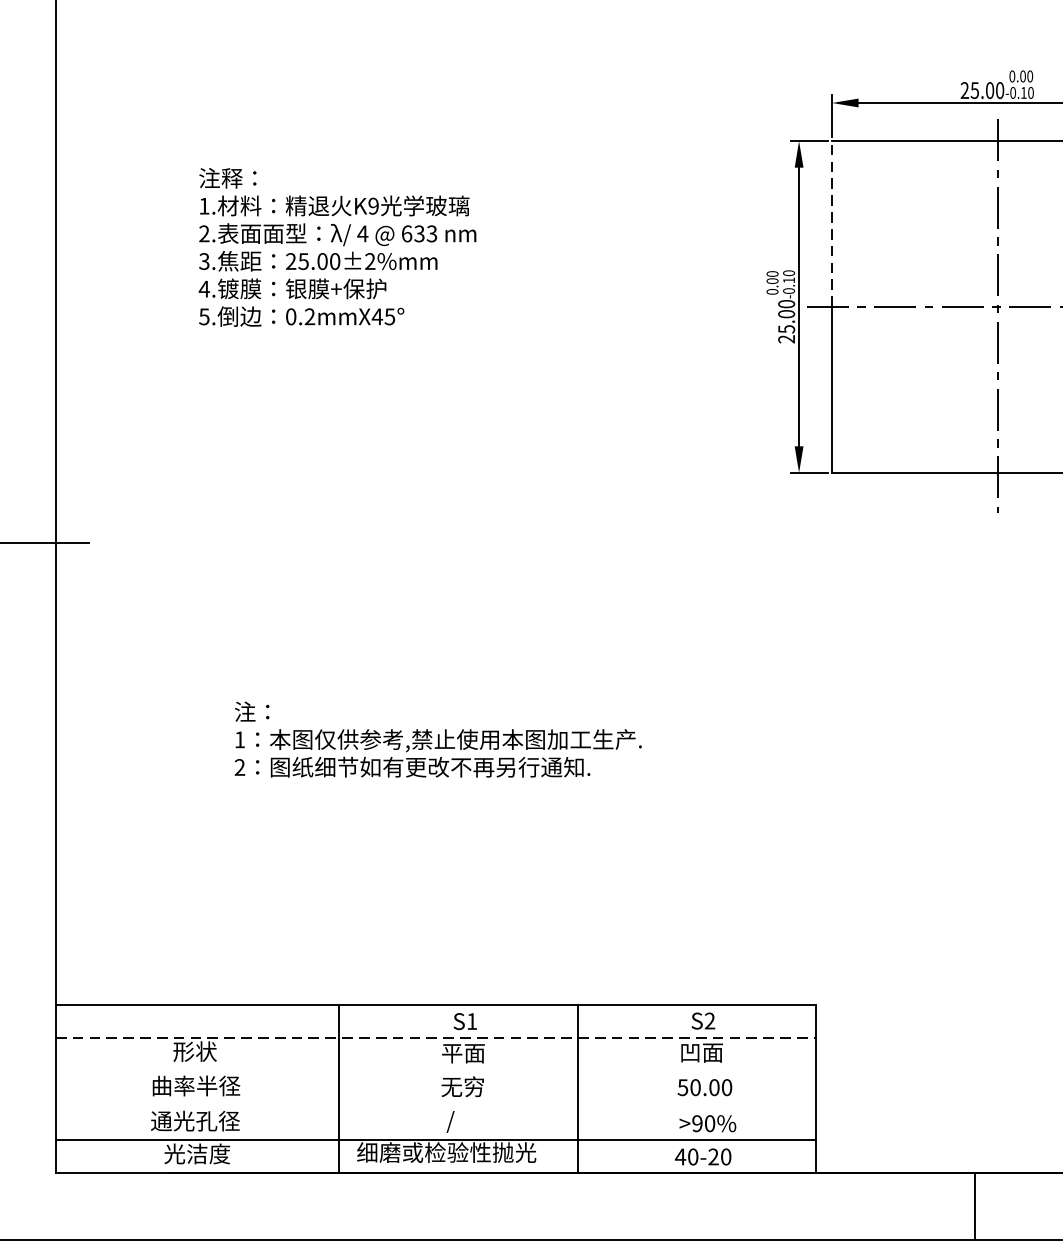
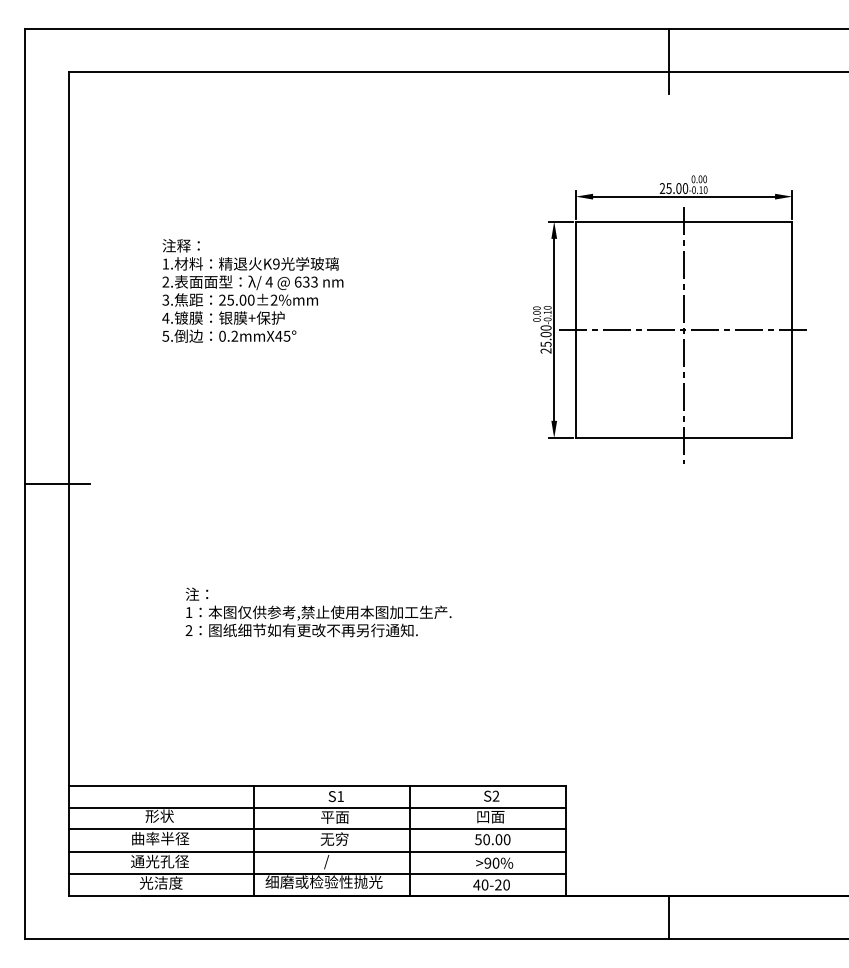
line: (831, 223) -> (575, 275), dashed -> solid
line: (436, 1038) -> (317, 807), dashed -> solid
line: (435, 1070) -> (316, 828), added
line: (435, 1107) -> (316, 852), added

